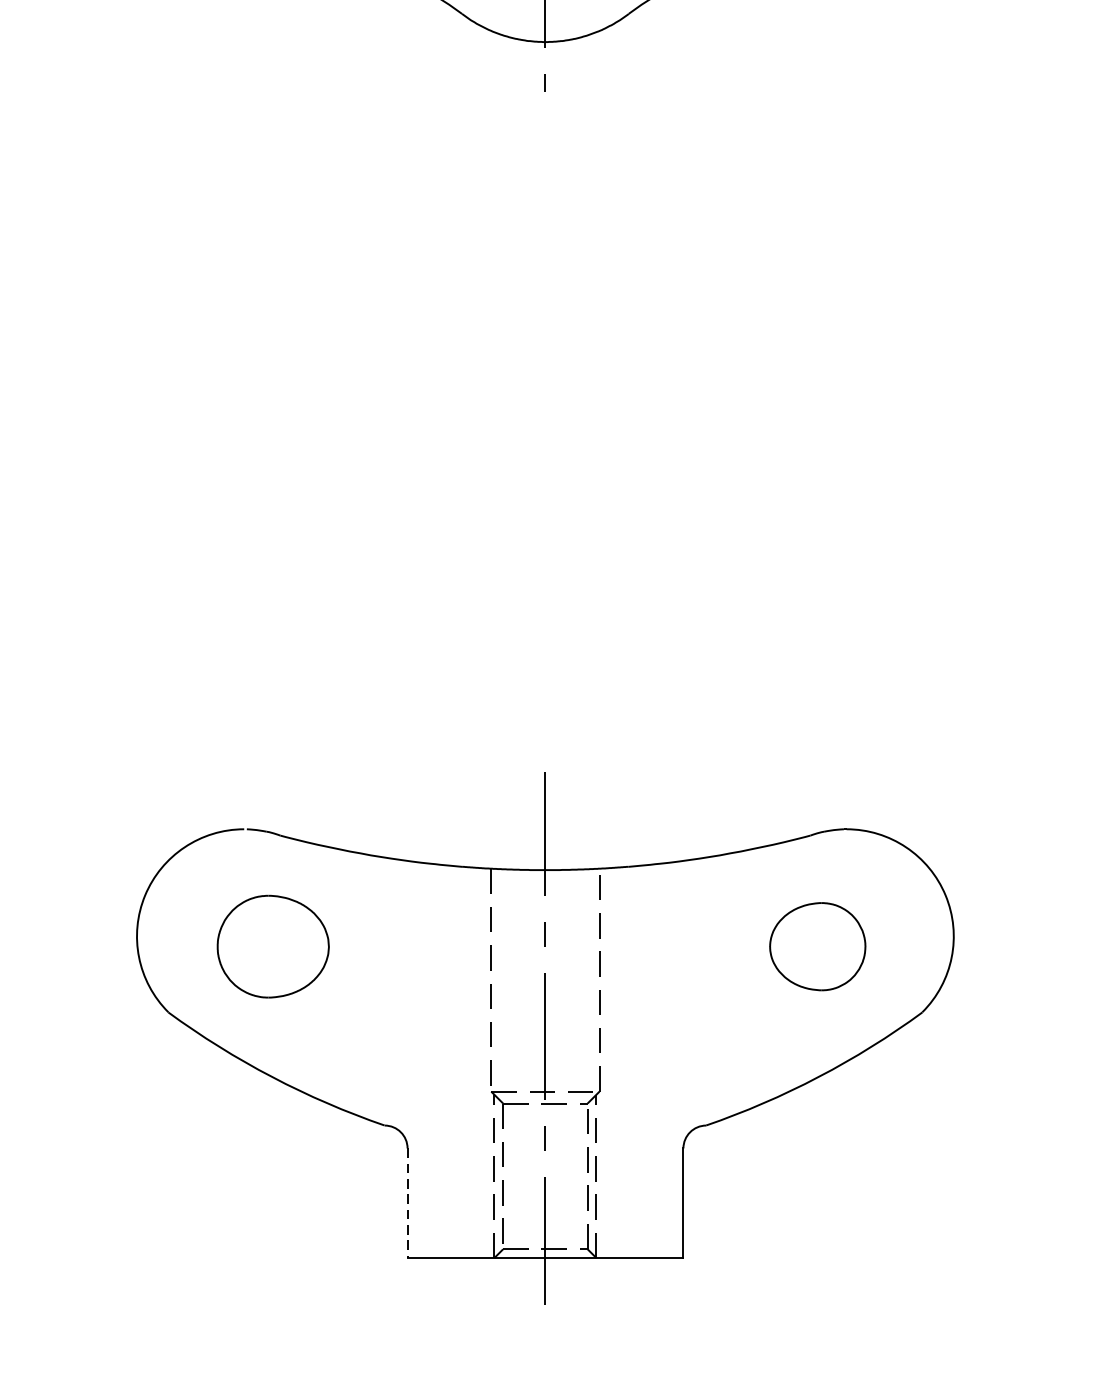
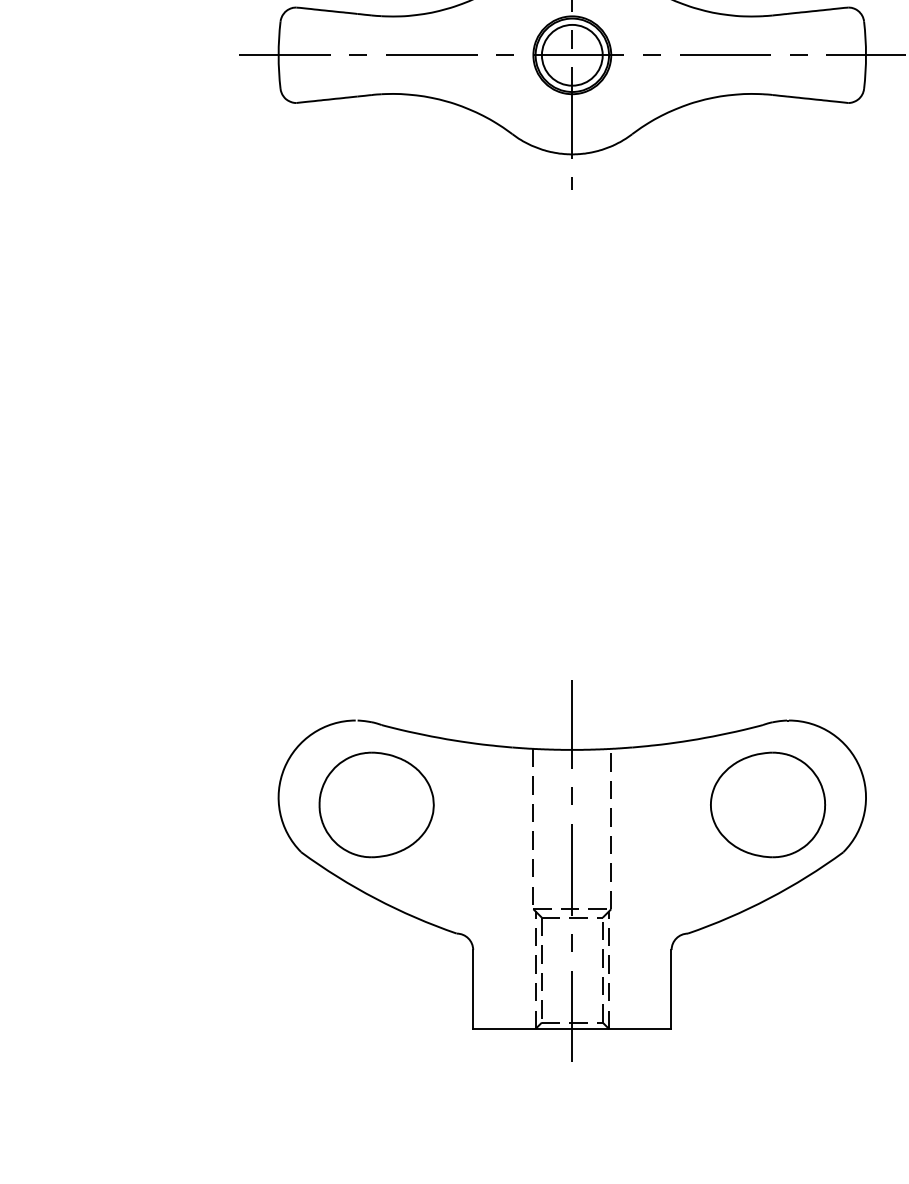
part: (273, 946) -> (376, 804), size x1.43
part: (818, 946) -> (768, 804), size x1.67
line: (407, 1203) -> (473, 989), dashed -> solid

